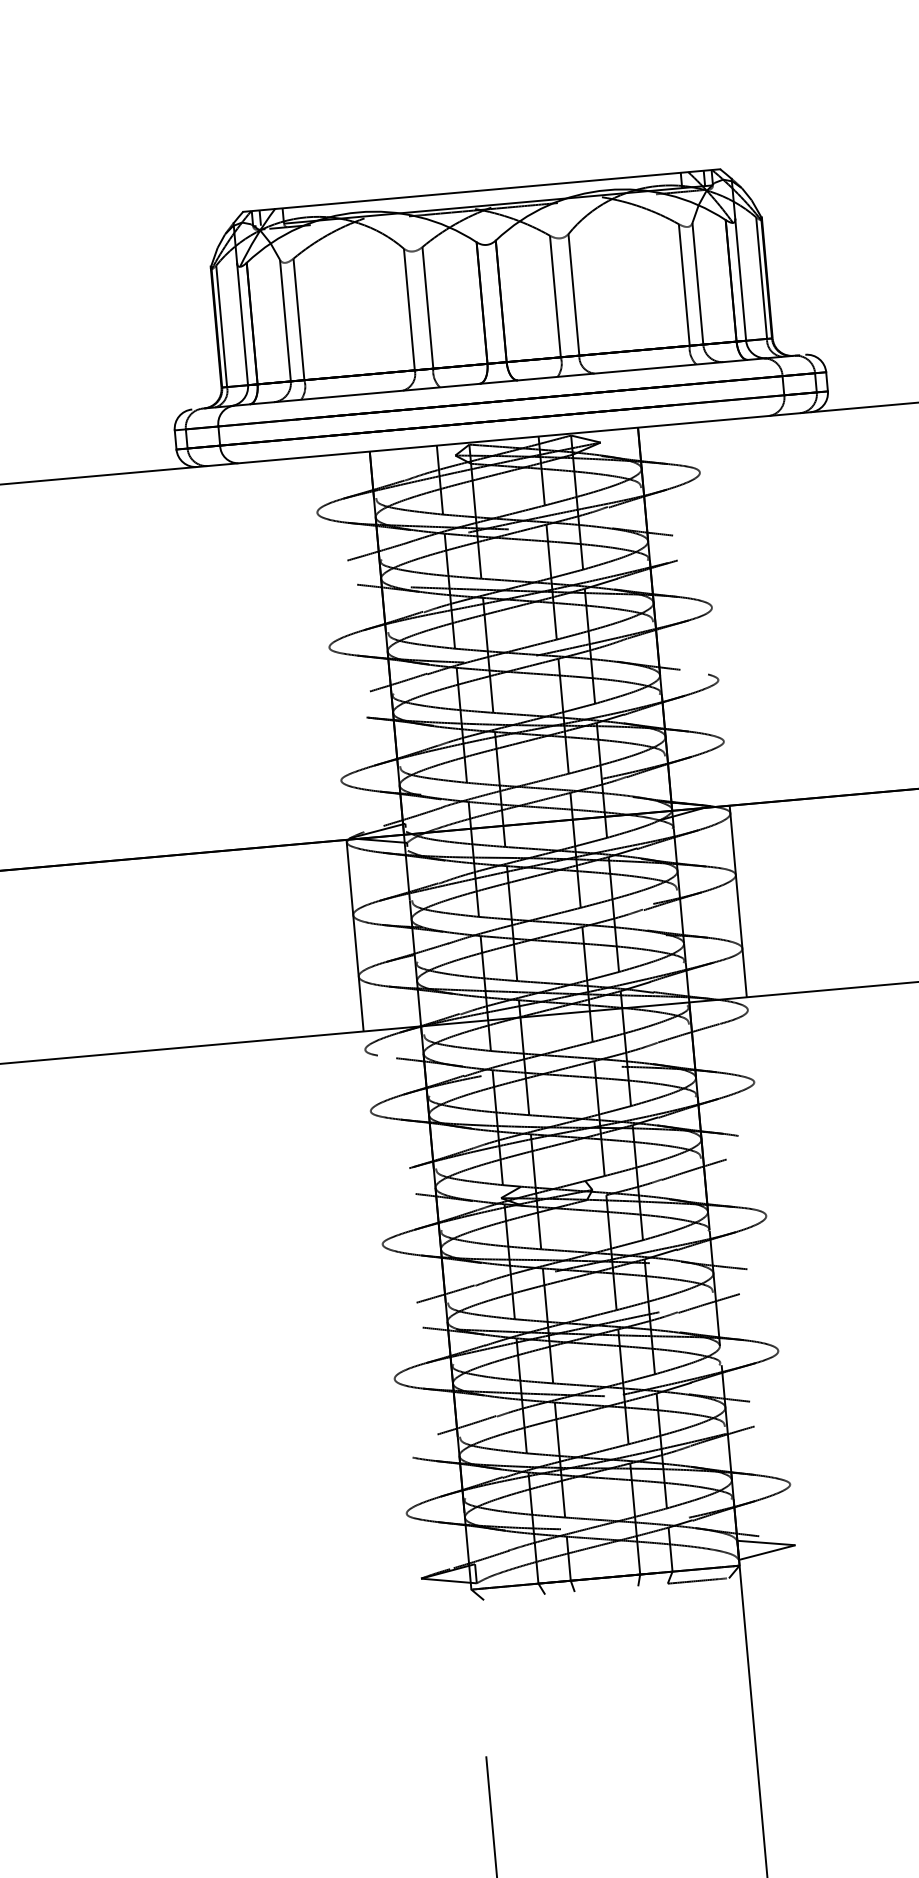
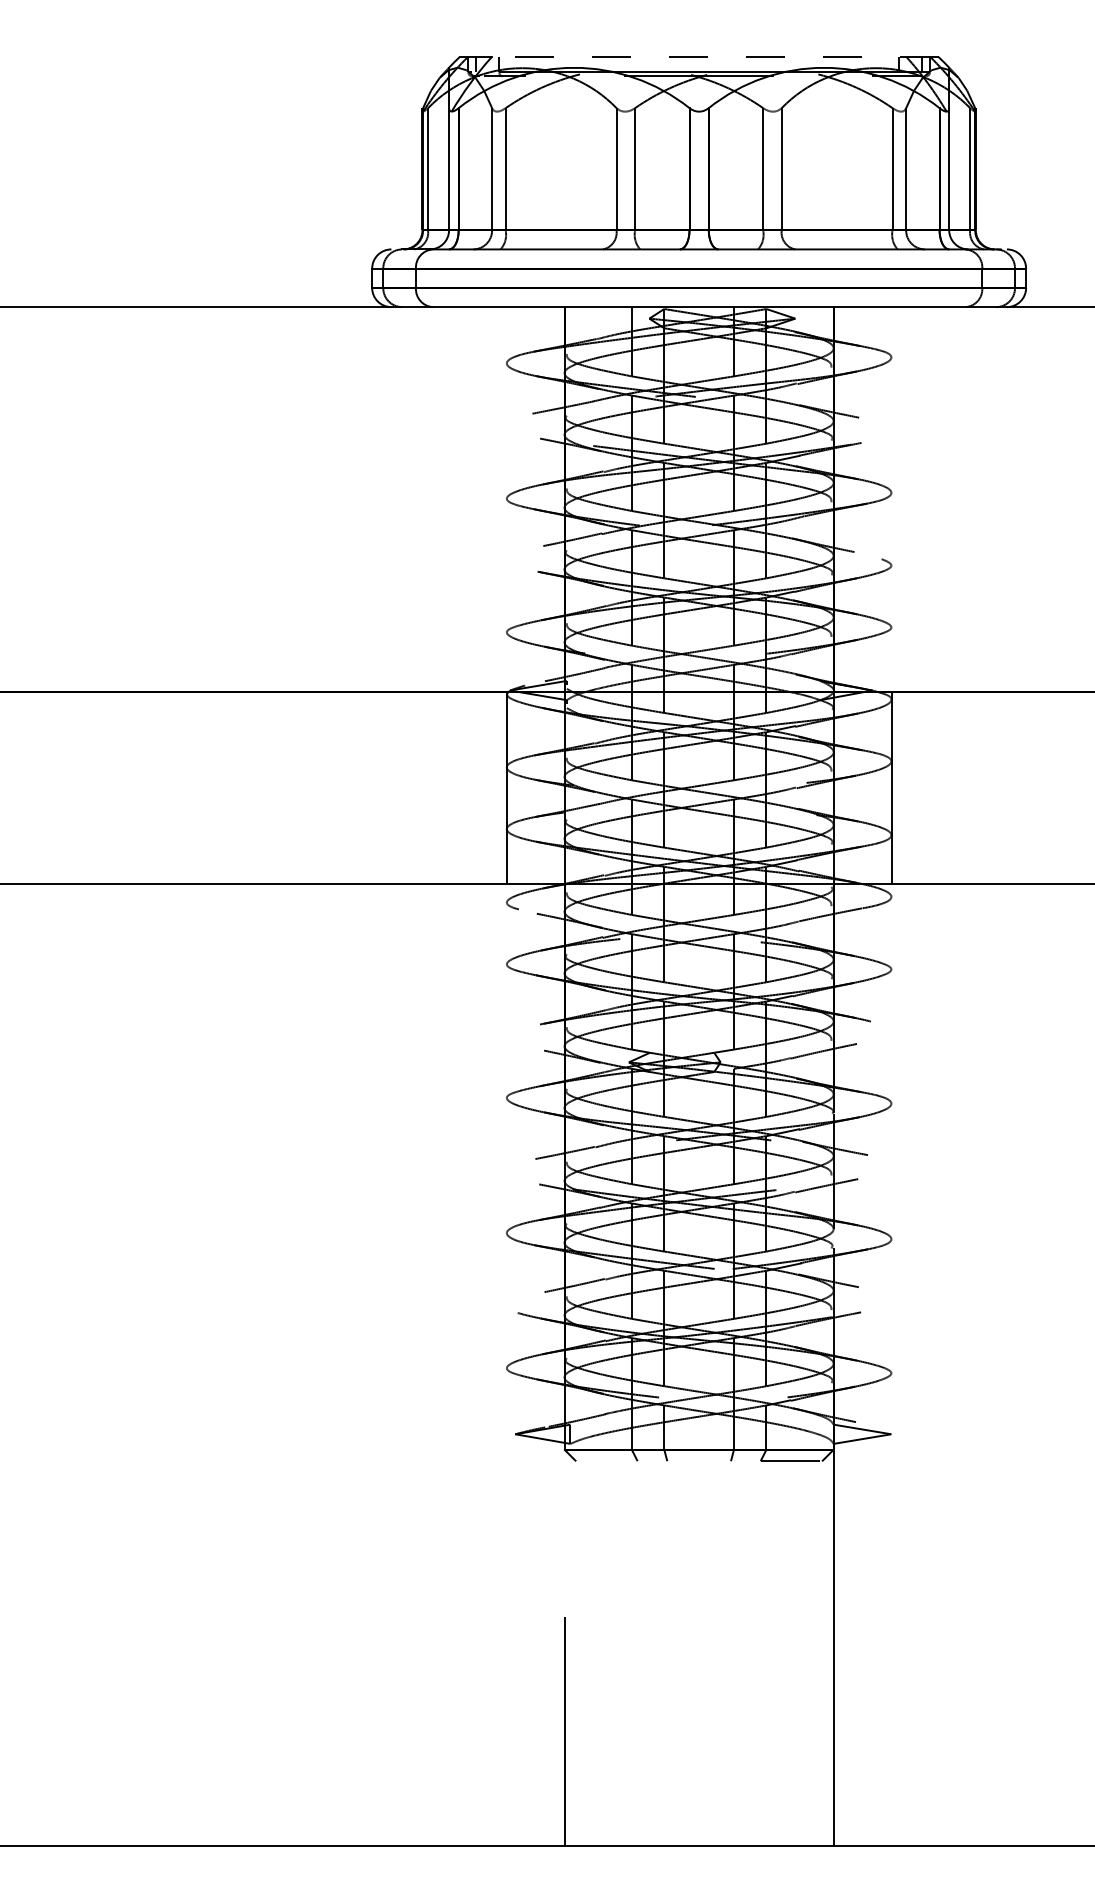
line: (497, 189) -> (714, 57), solid -> dashed

